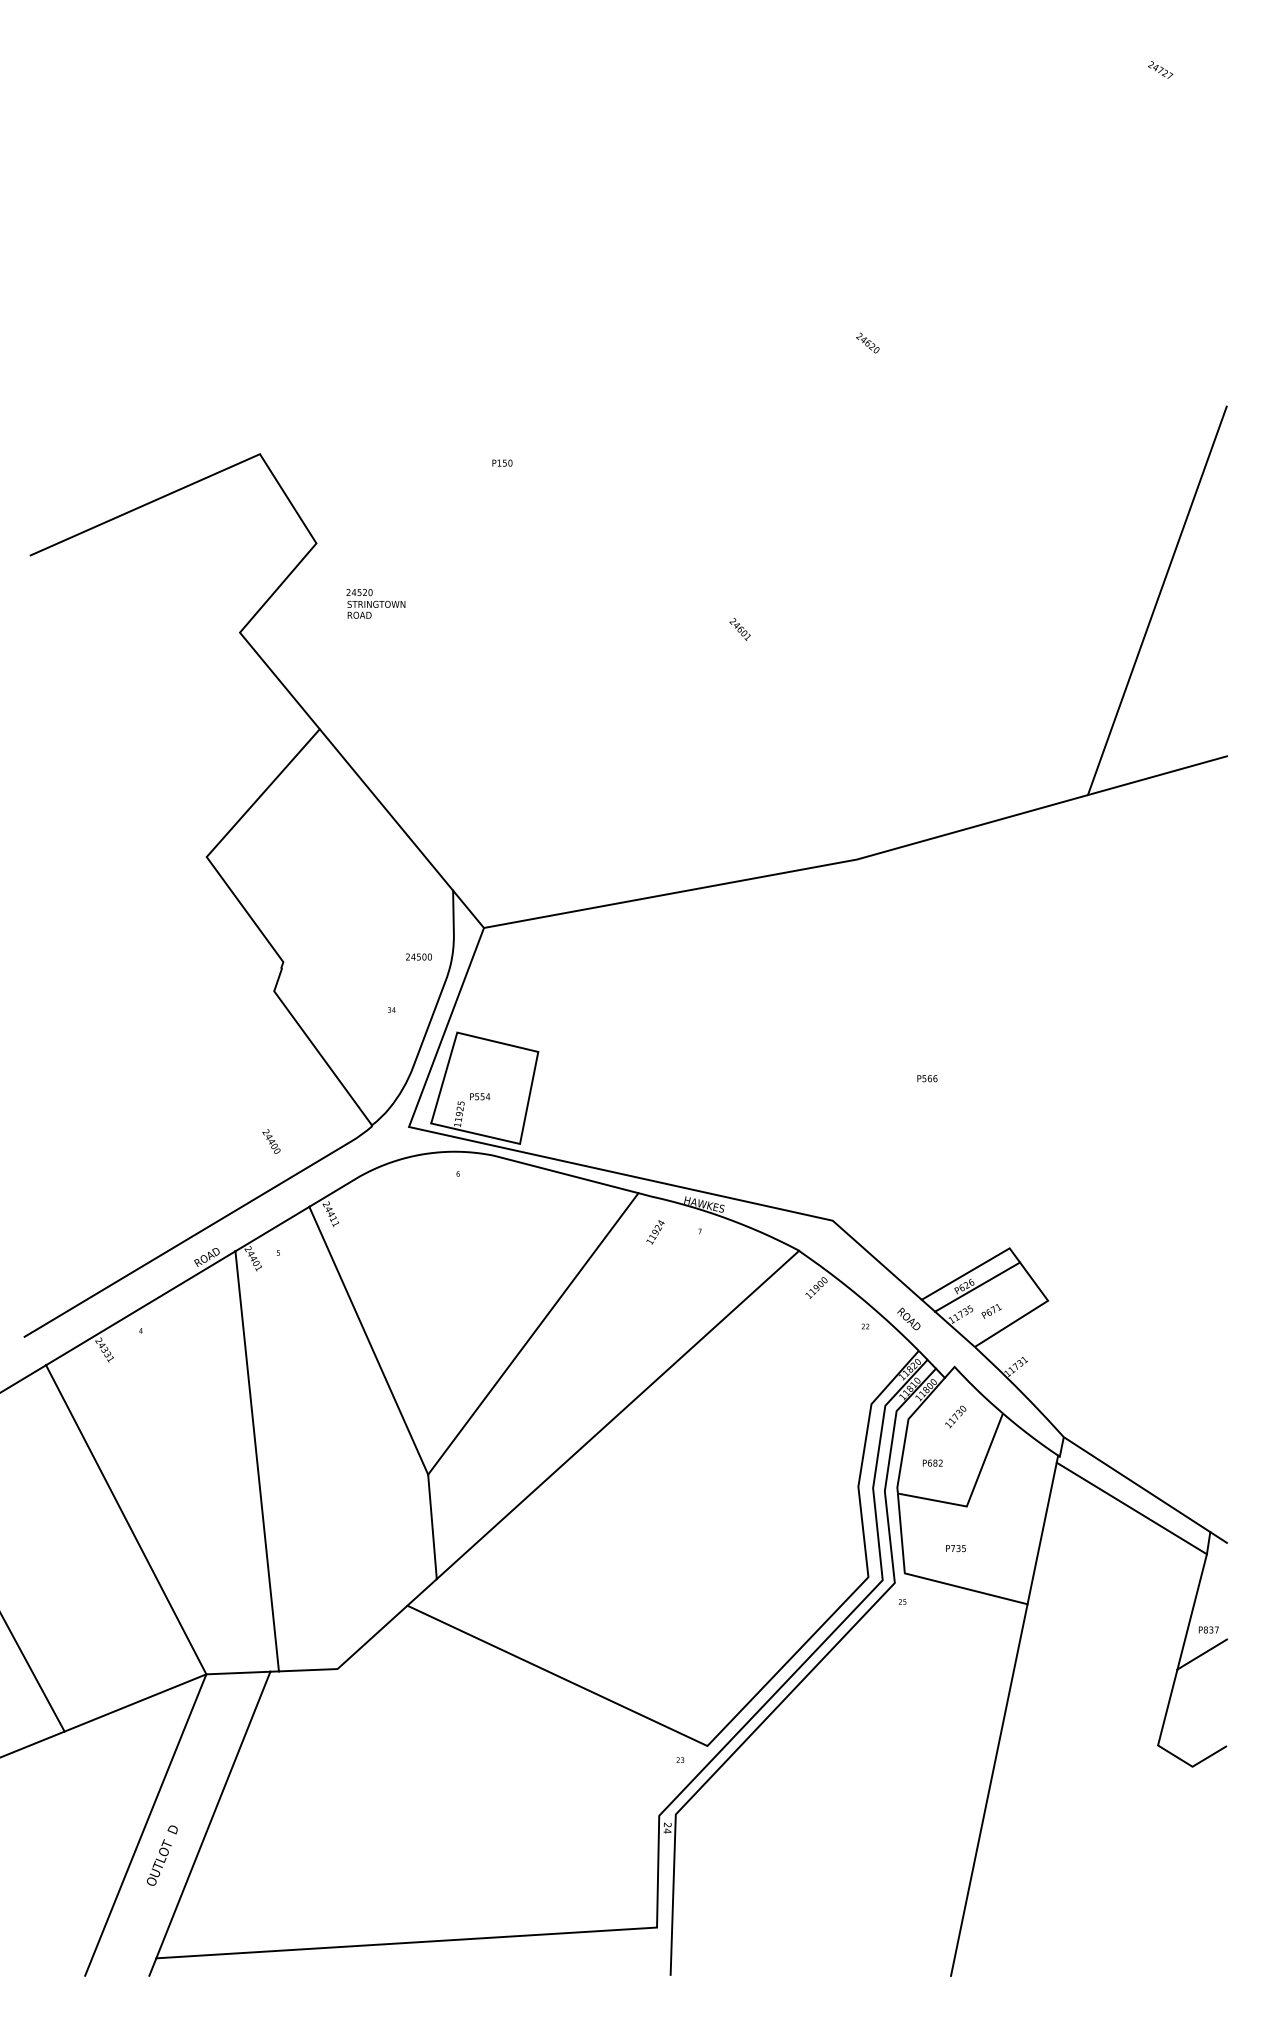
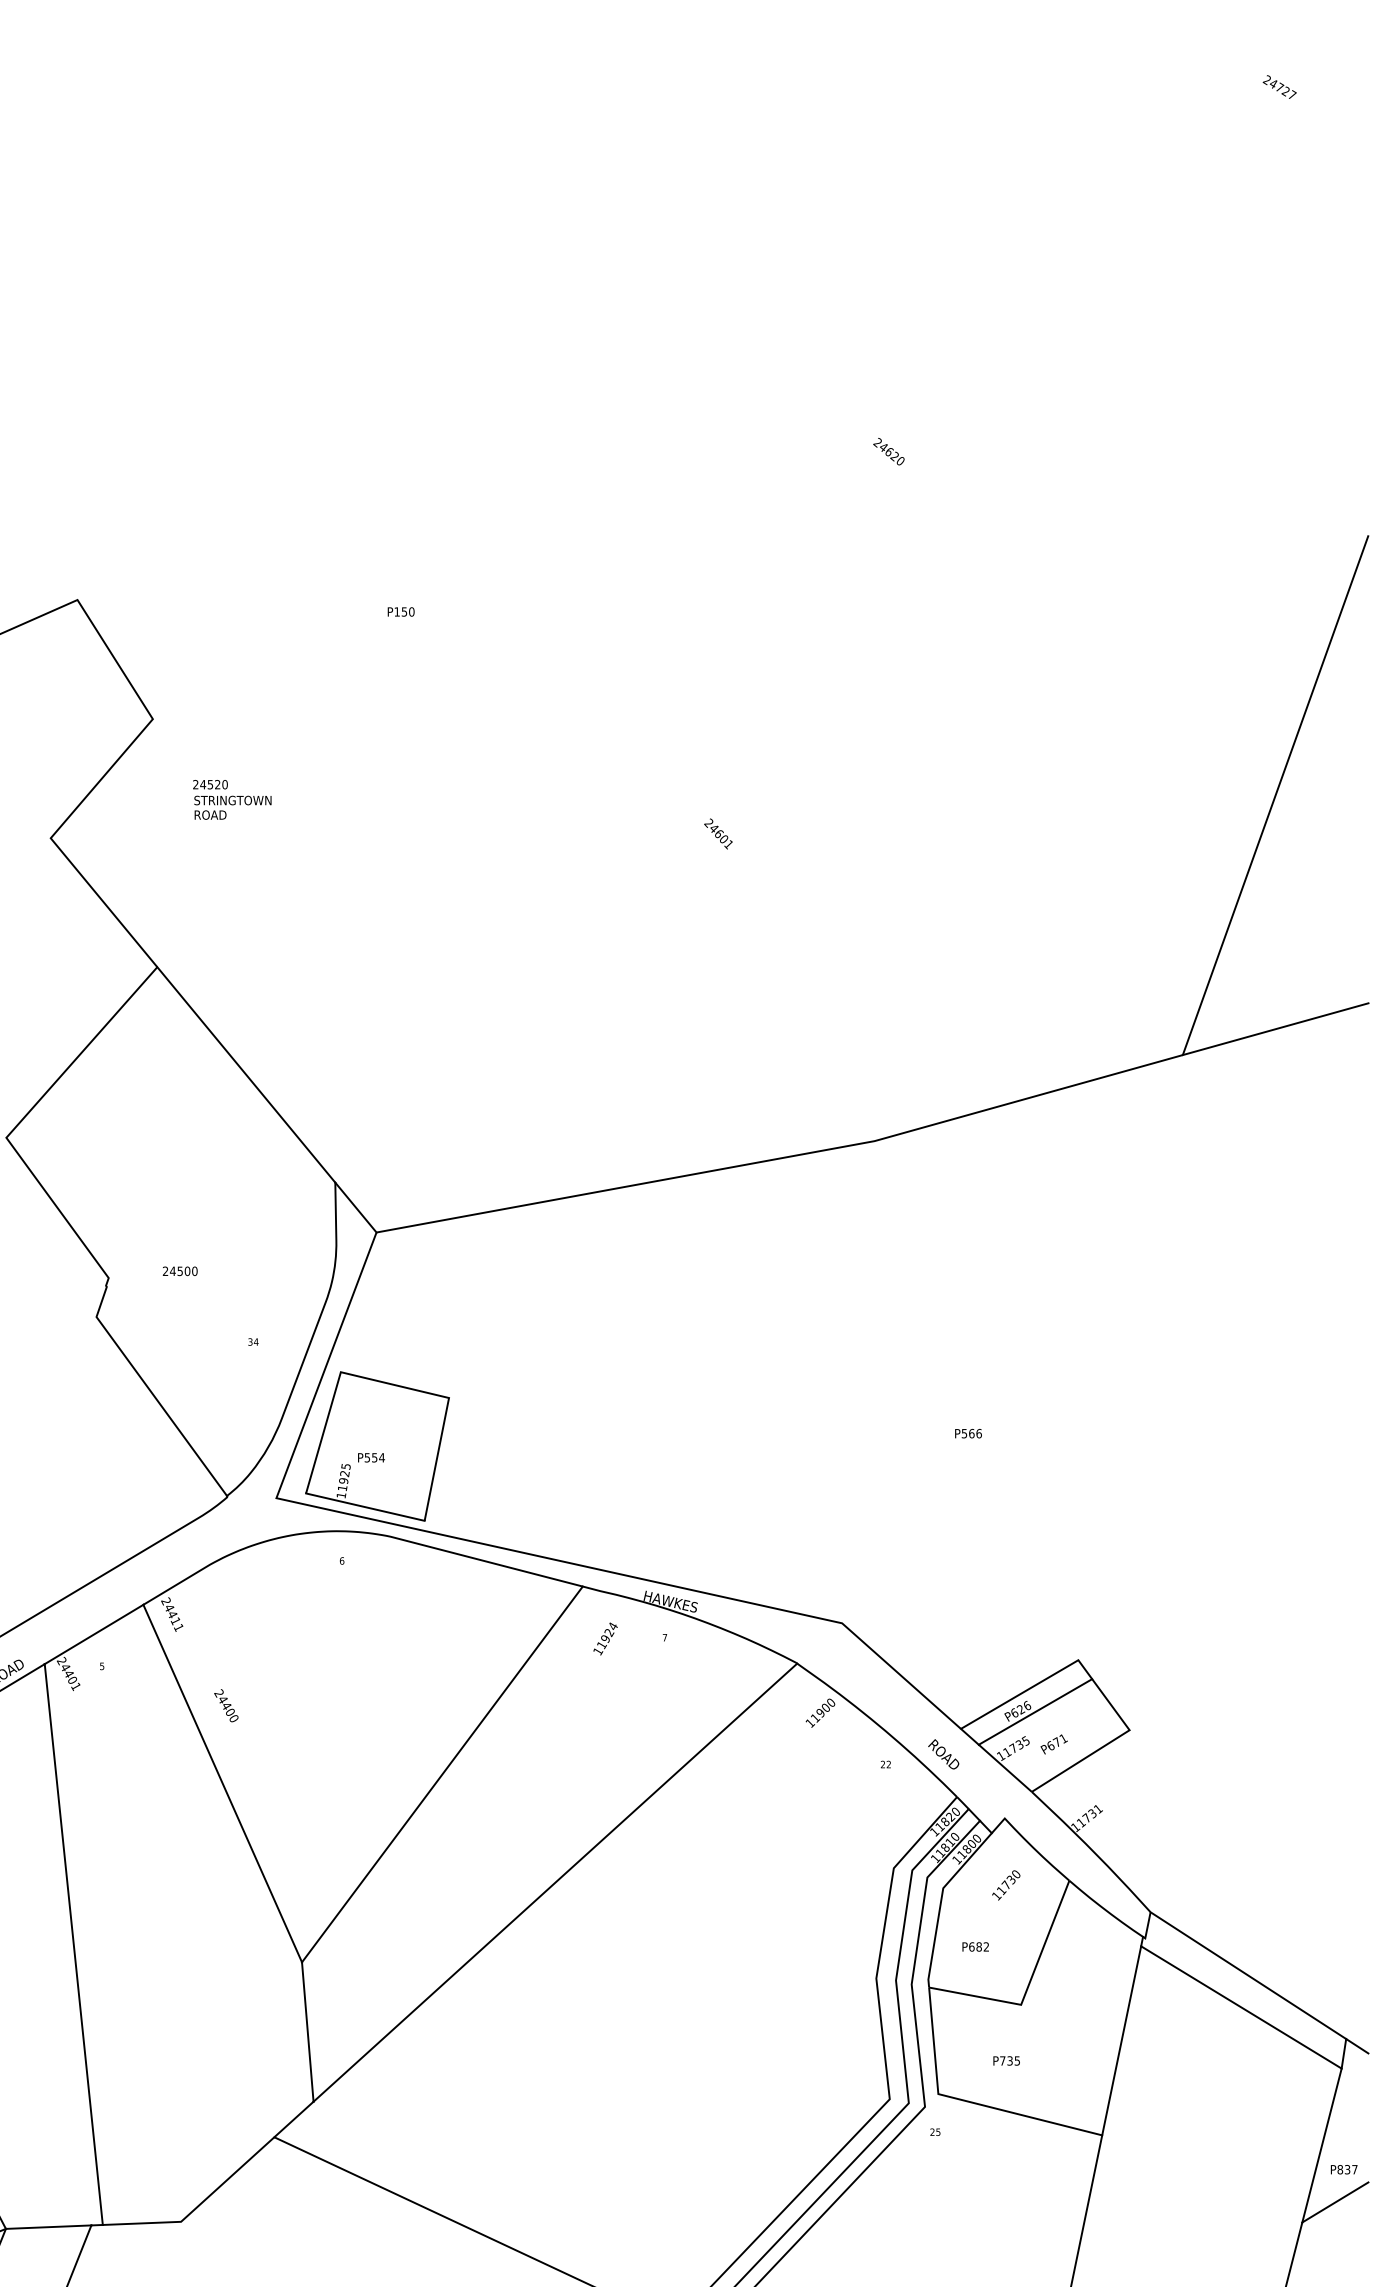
text: (418, 956) -> (179, 1270), moved
text: (271, 1141) -> (226, 1705), moved

